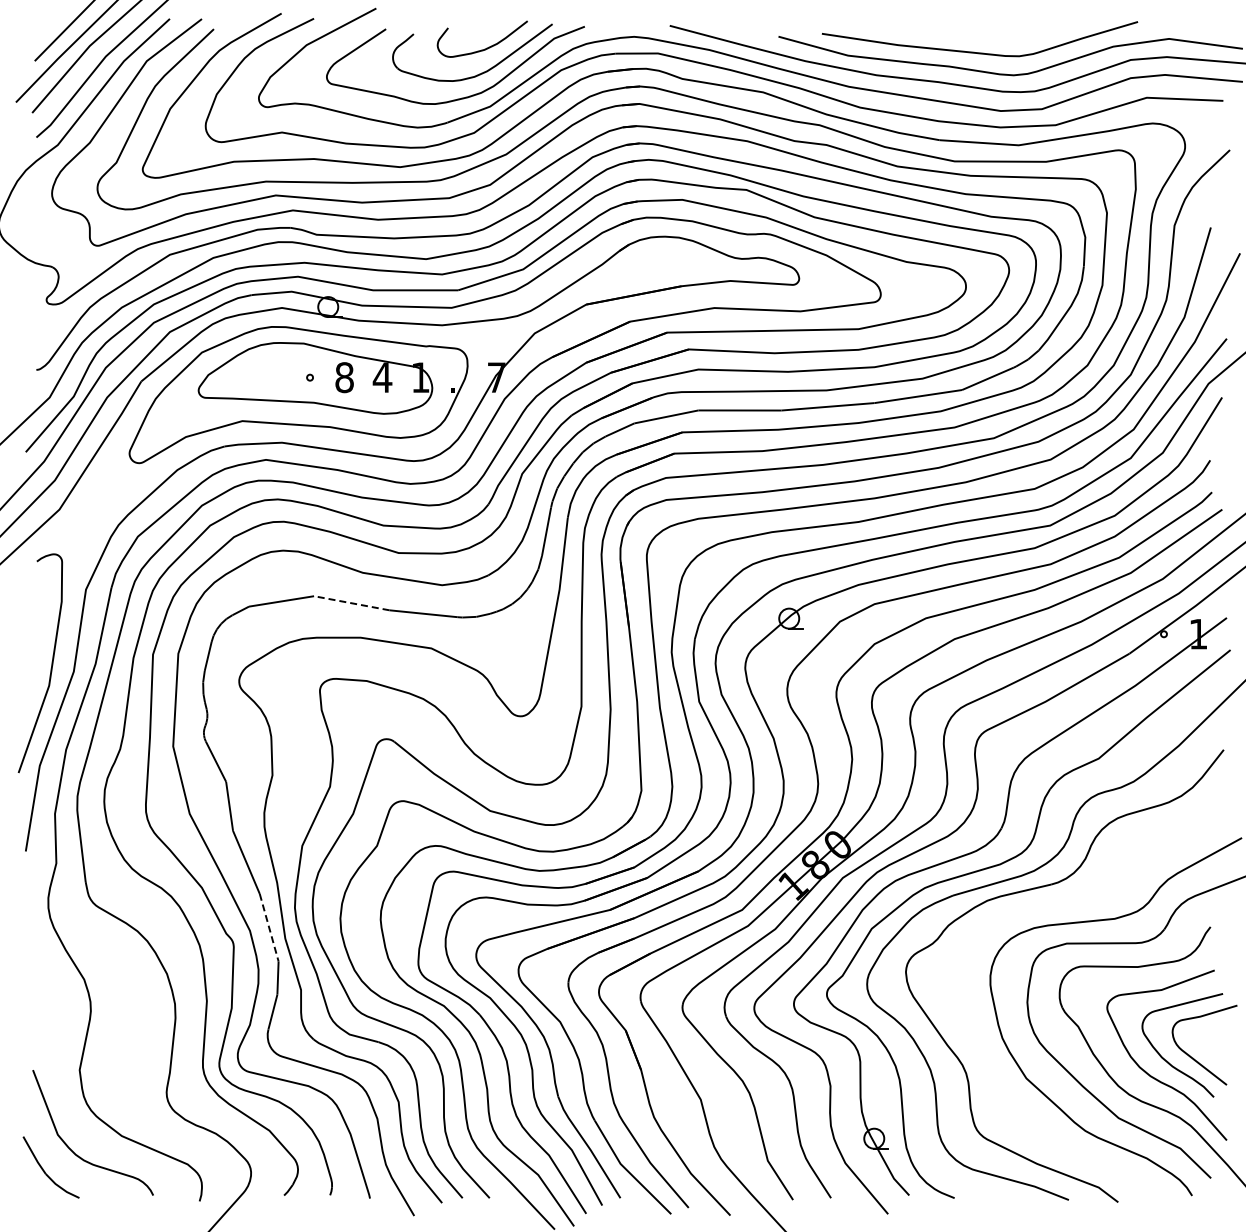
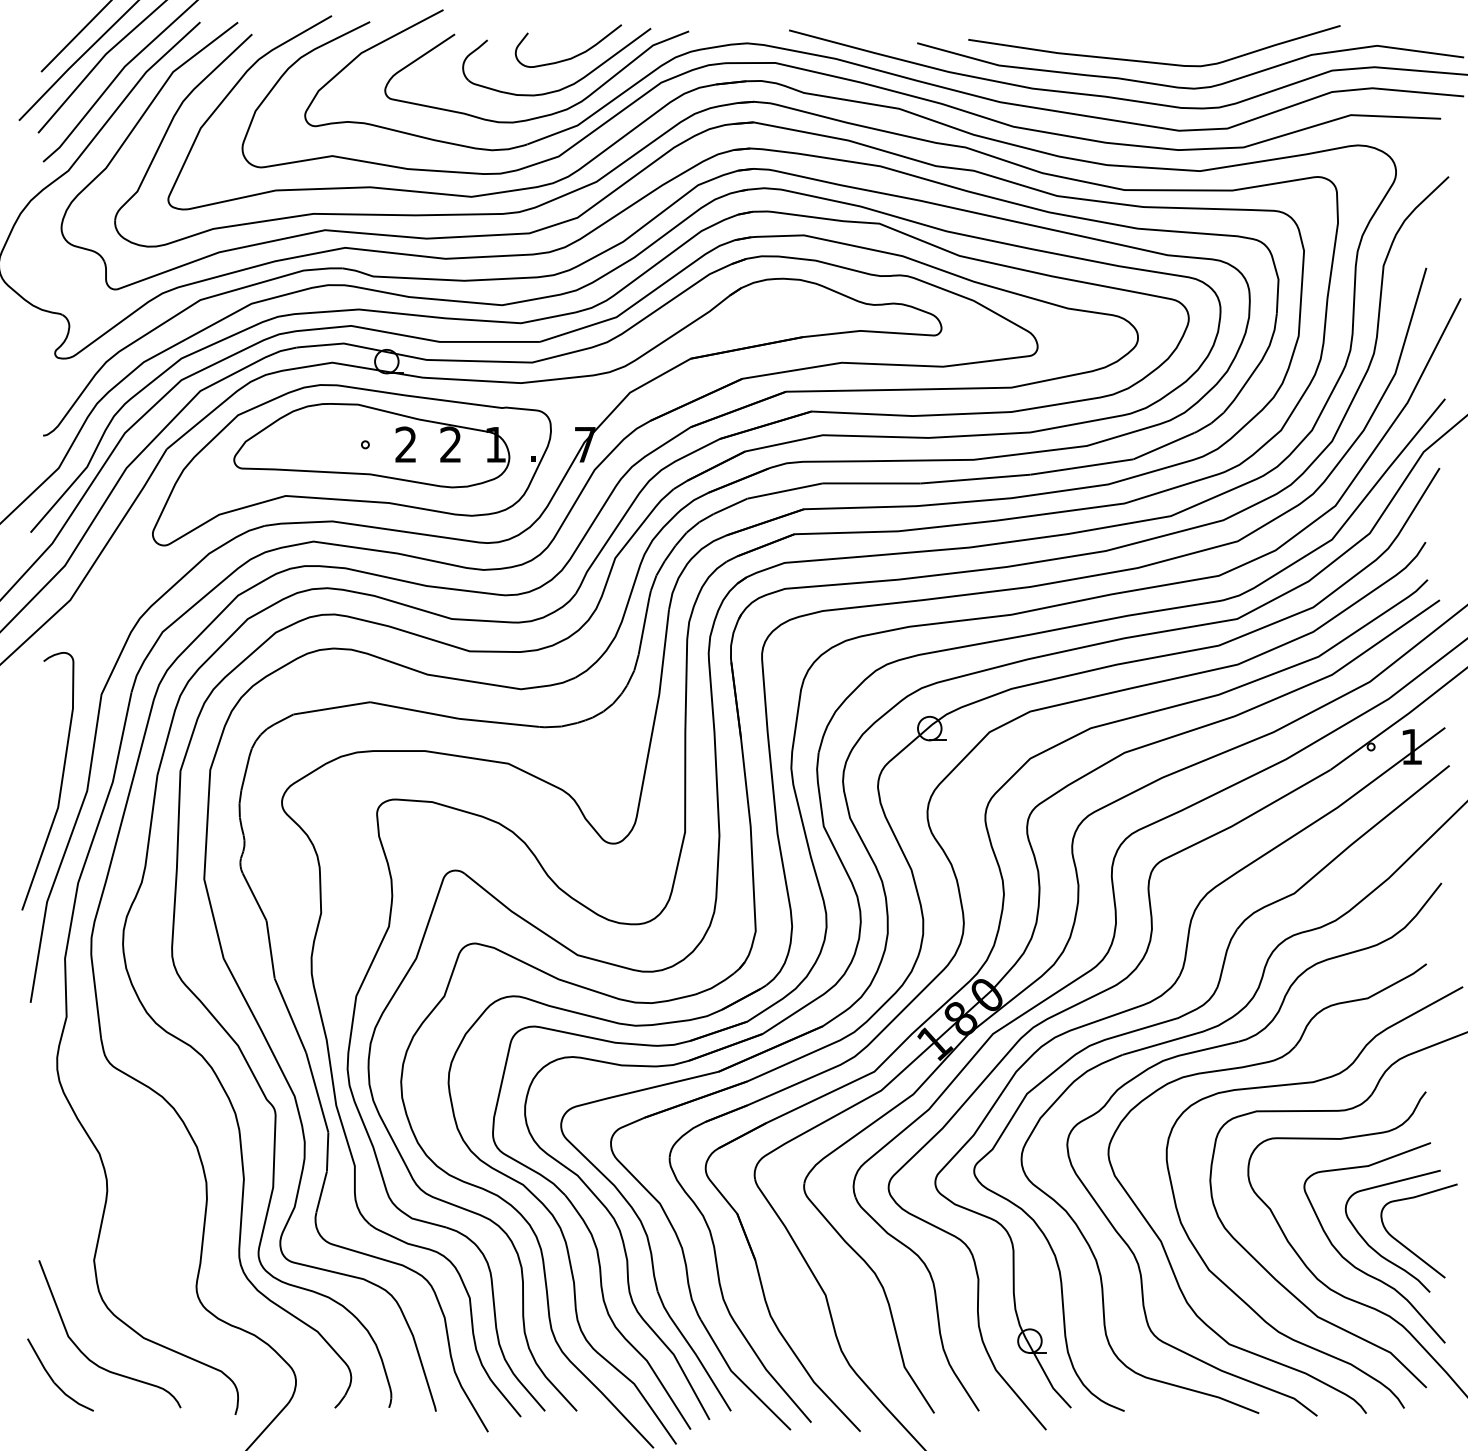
text: (344, 377) -> (405, 444), 8 -> 2
text: (382, 377) -> (450, 444), 4 -> 2
line: (351, 603) -> (414, 710), dashed -> solid
line: (269, 928) -> (317, 1093), dashed -> solid
part: (986, 1053) -> (1162, 1240), added

